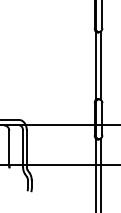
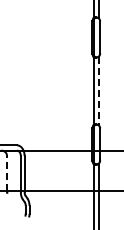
line: (100, 66) -> (98, 91), solid -> dashed
line: (9, 147) -> (7, 172), solid -> dashed

